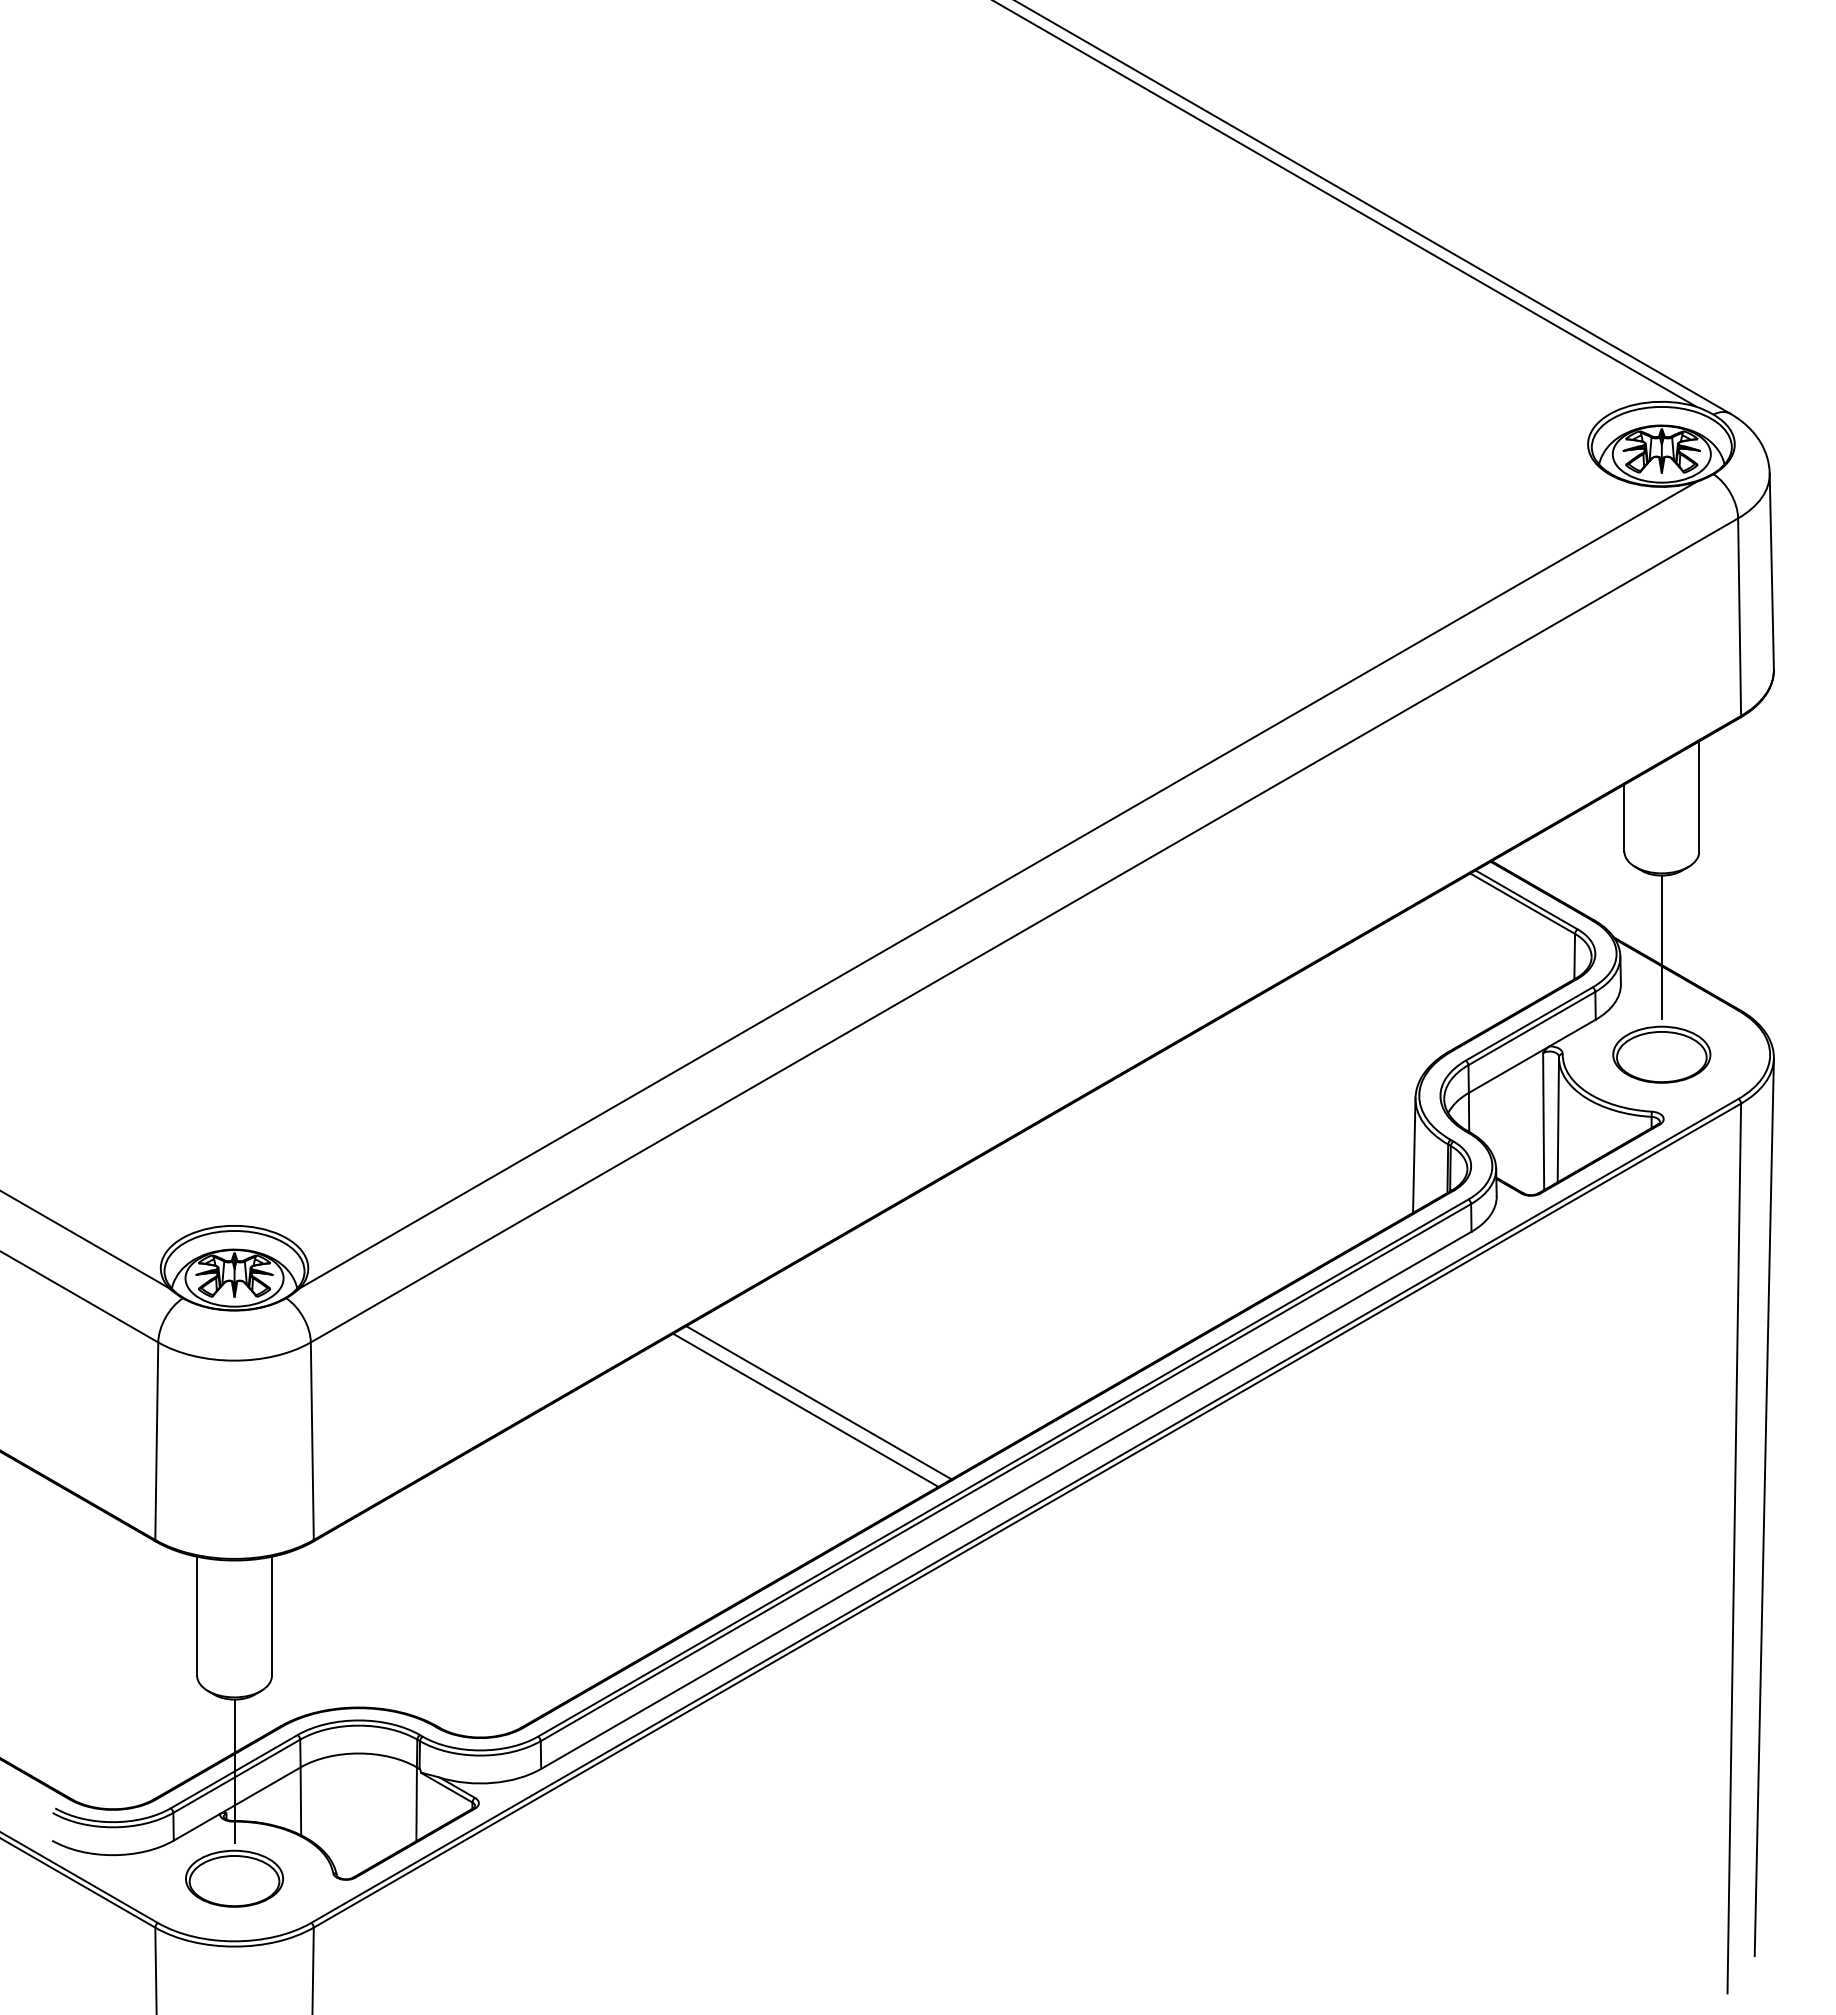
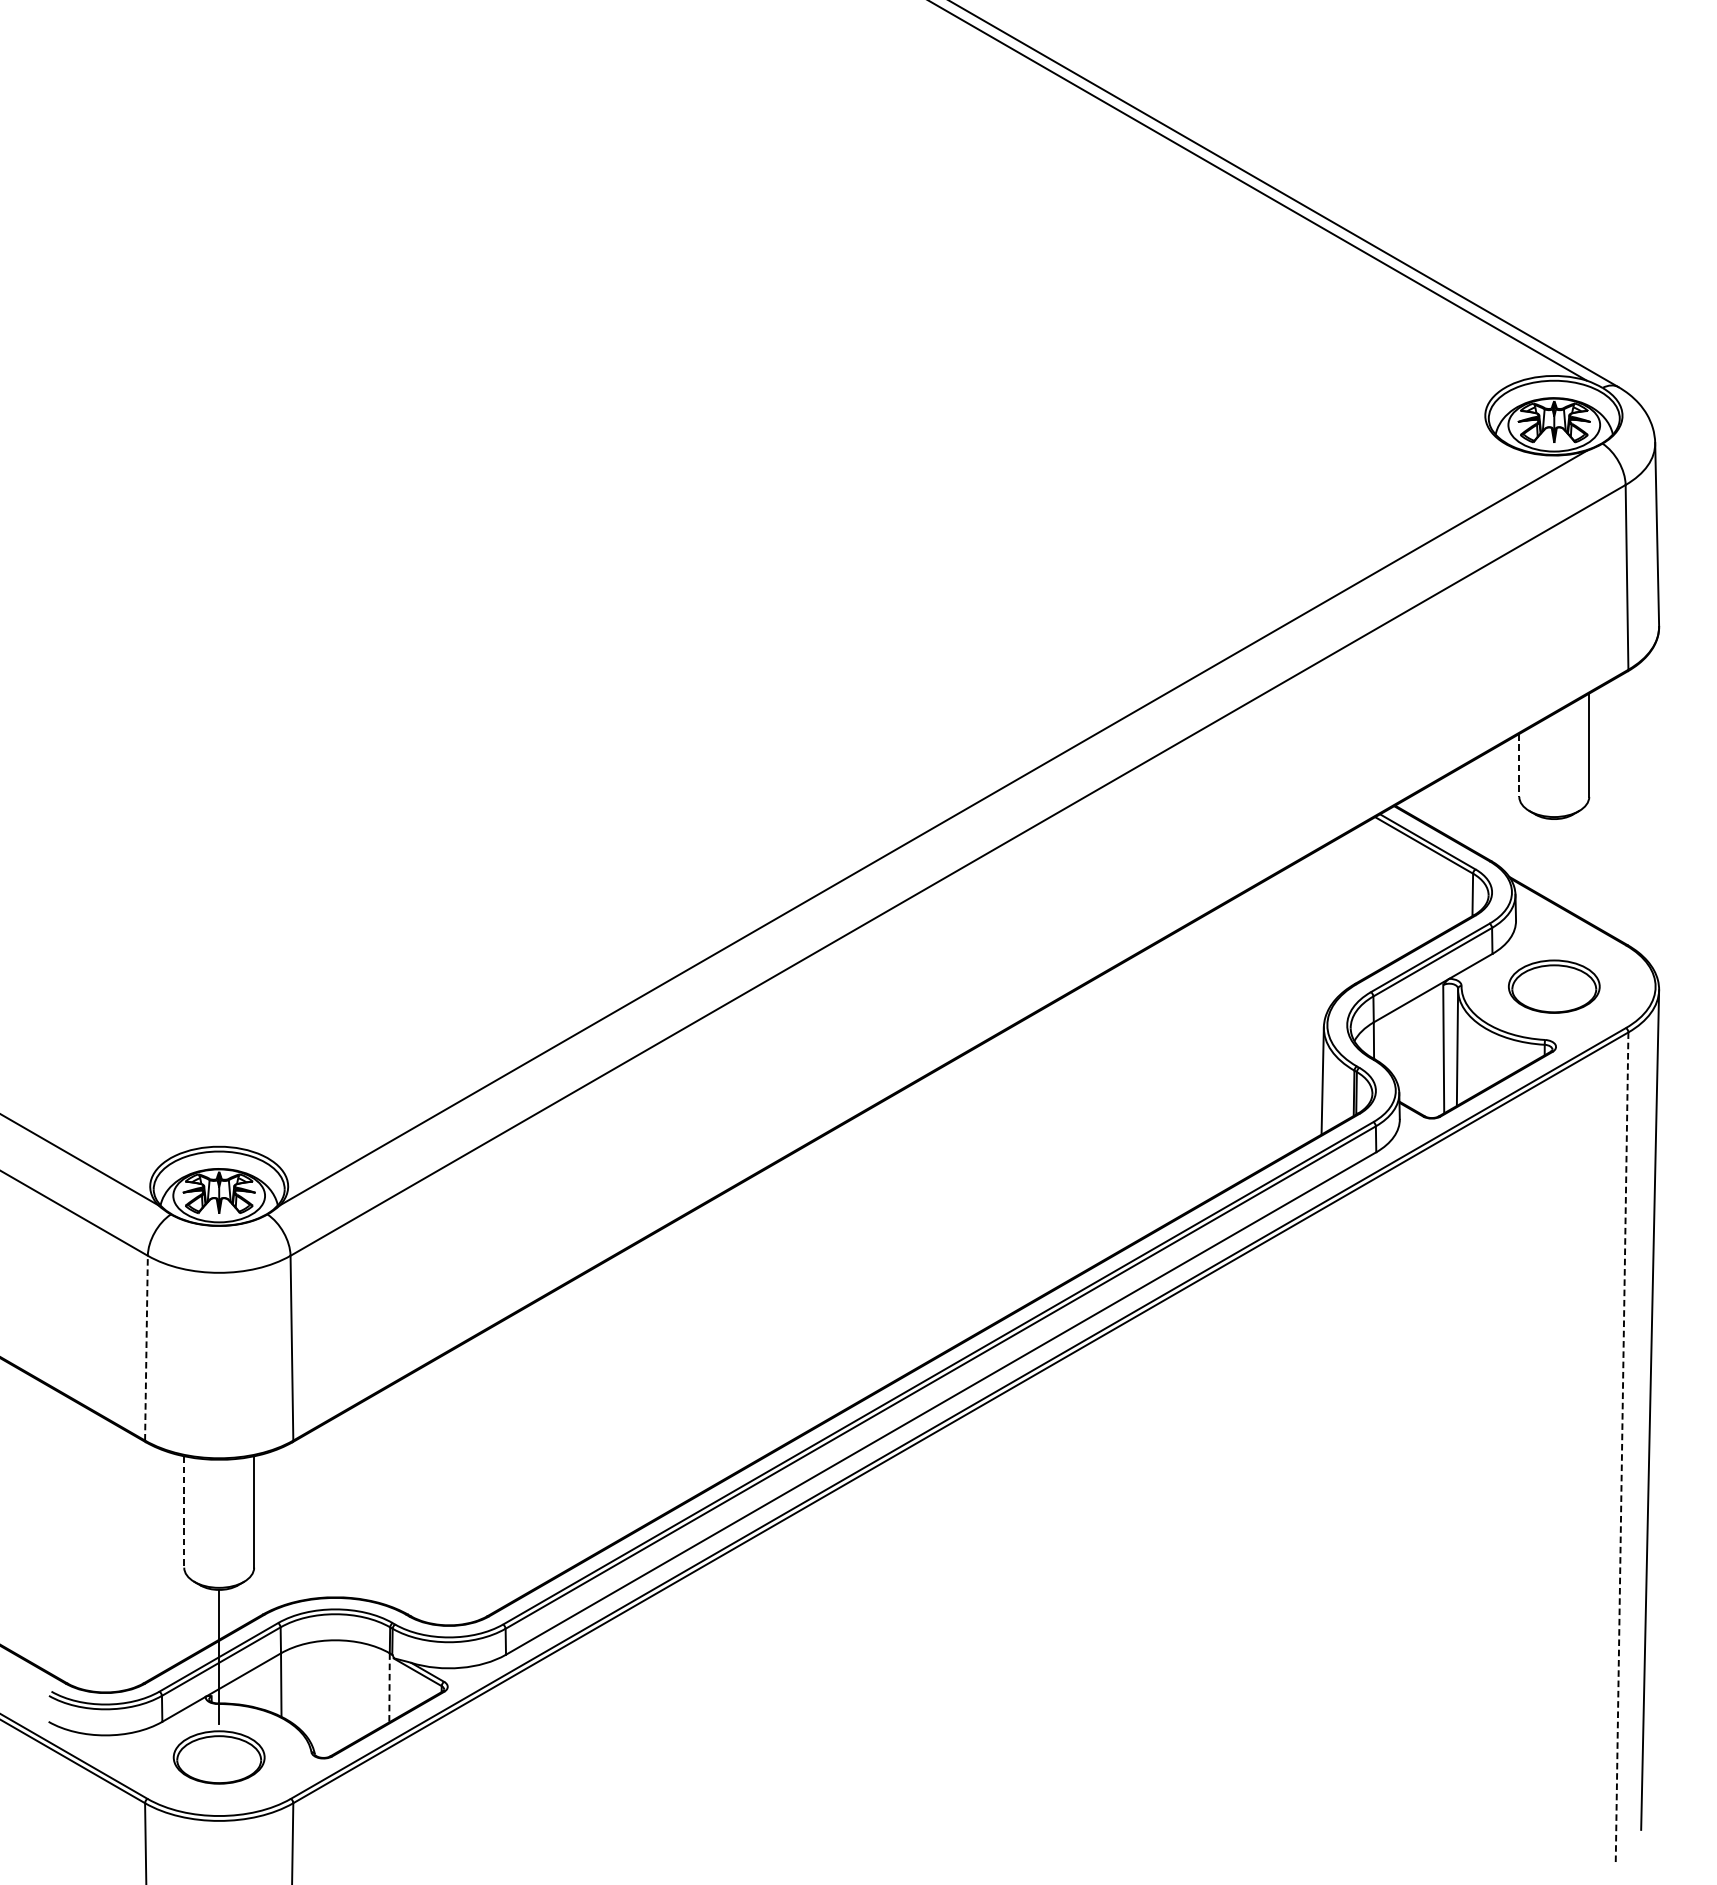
line: (1624, 818) -> (1519, 765), solid -> dashed
line: (1661, 947) -> (1553, 886), removed
line: (818, 1402) -> (765, 1311), removed
line: (805, 1409) -> (753, 1318), removed
line: (156, 1441) -> (146, 1348), solid -> dashed
line: (1734, 1548) -> (1622, 1448), solid -> dashed
line: (197, 1616) -> (184, 1512), solid -> dashed
line: (416, 1804) -> (389, 1688), solid -> dashed

